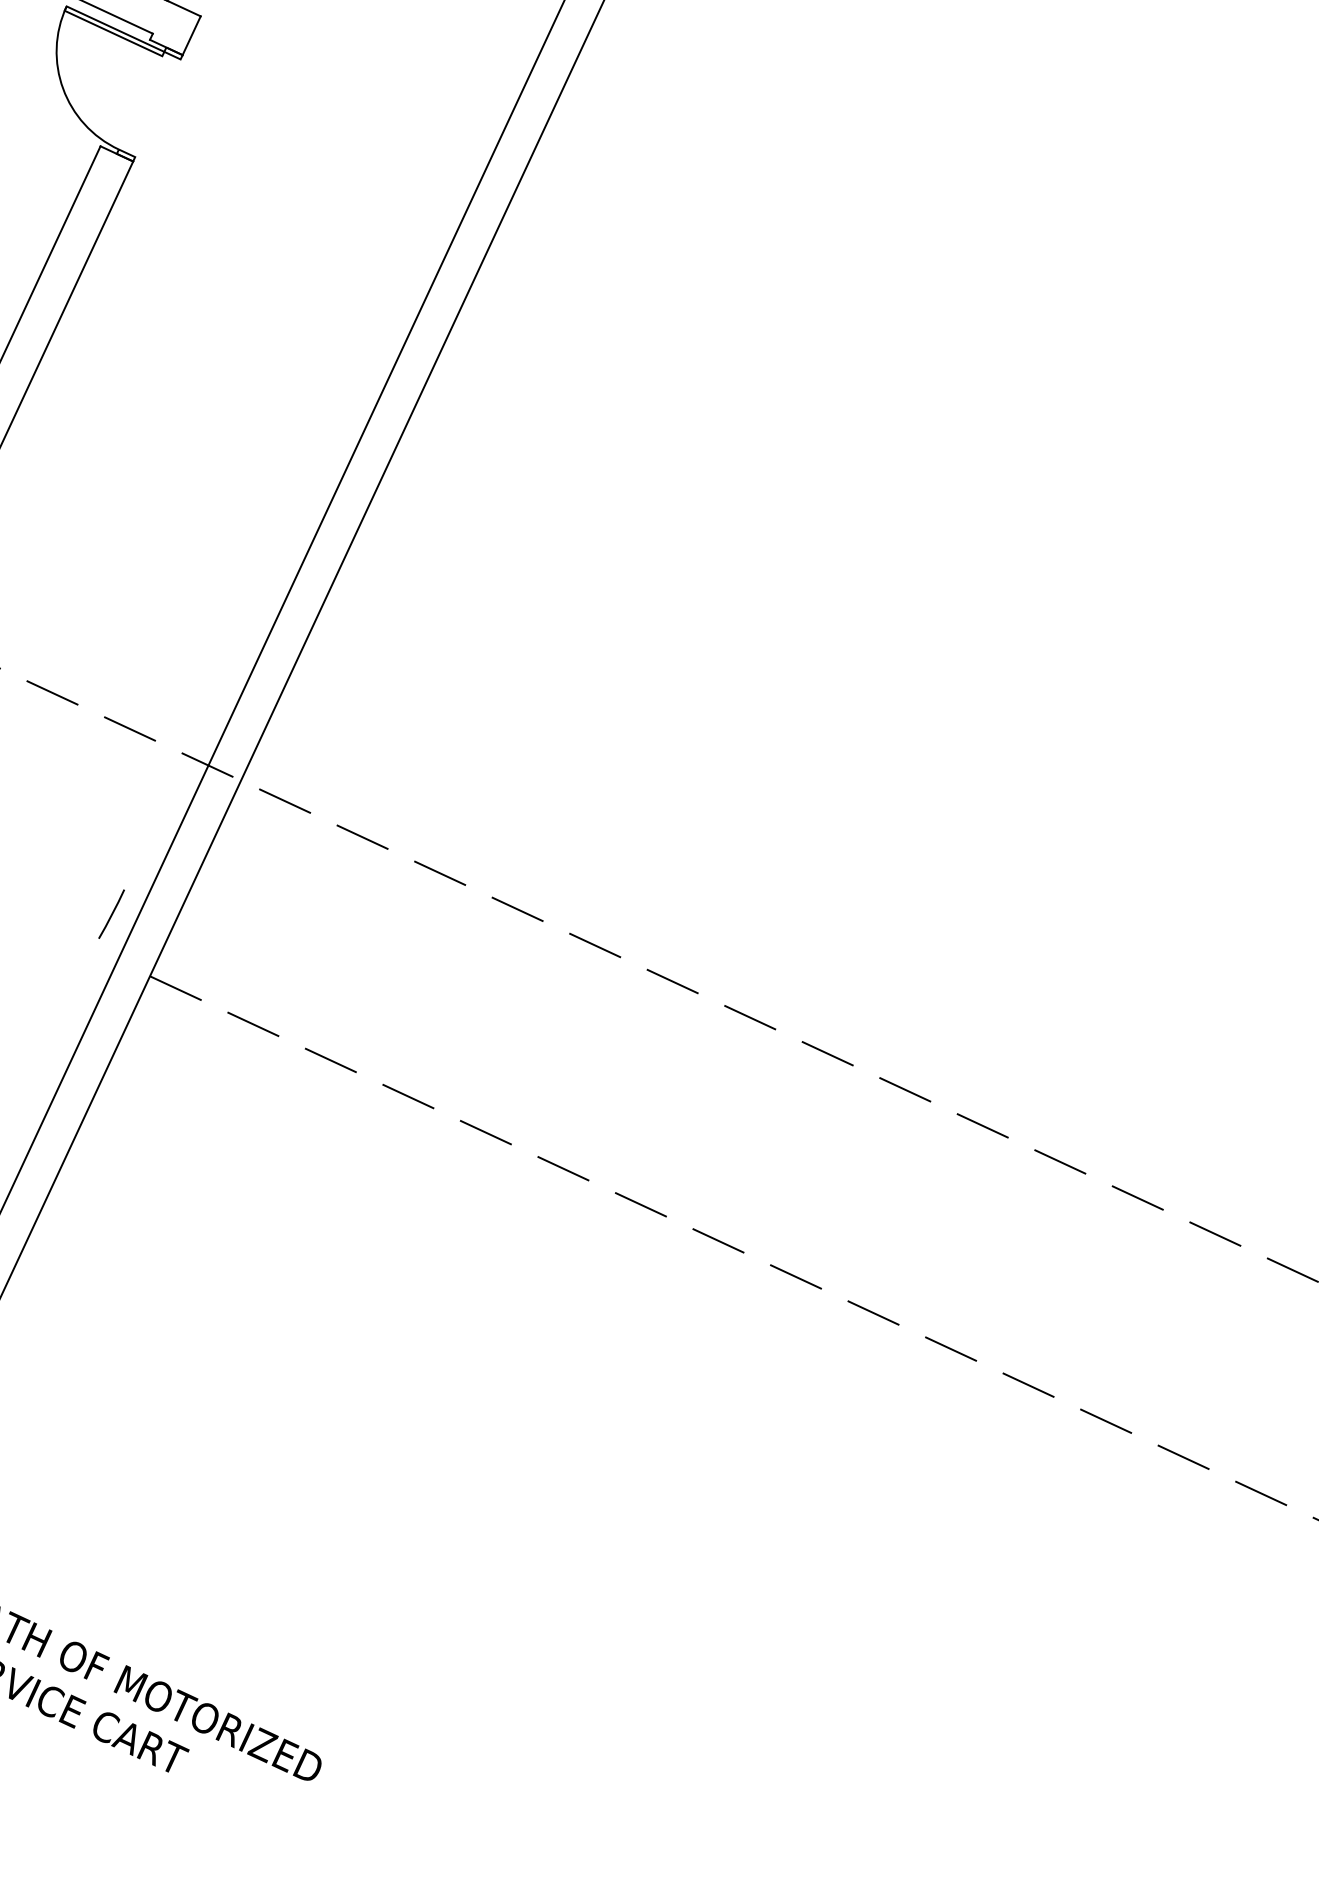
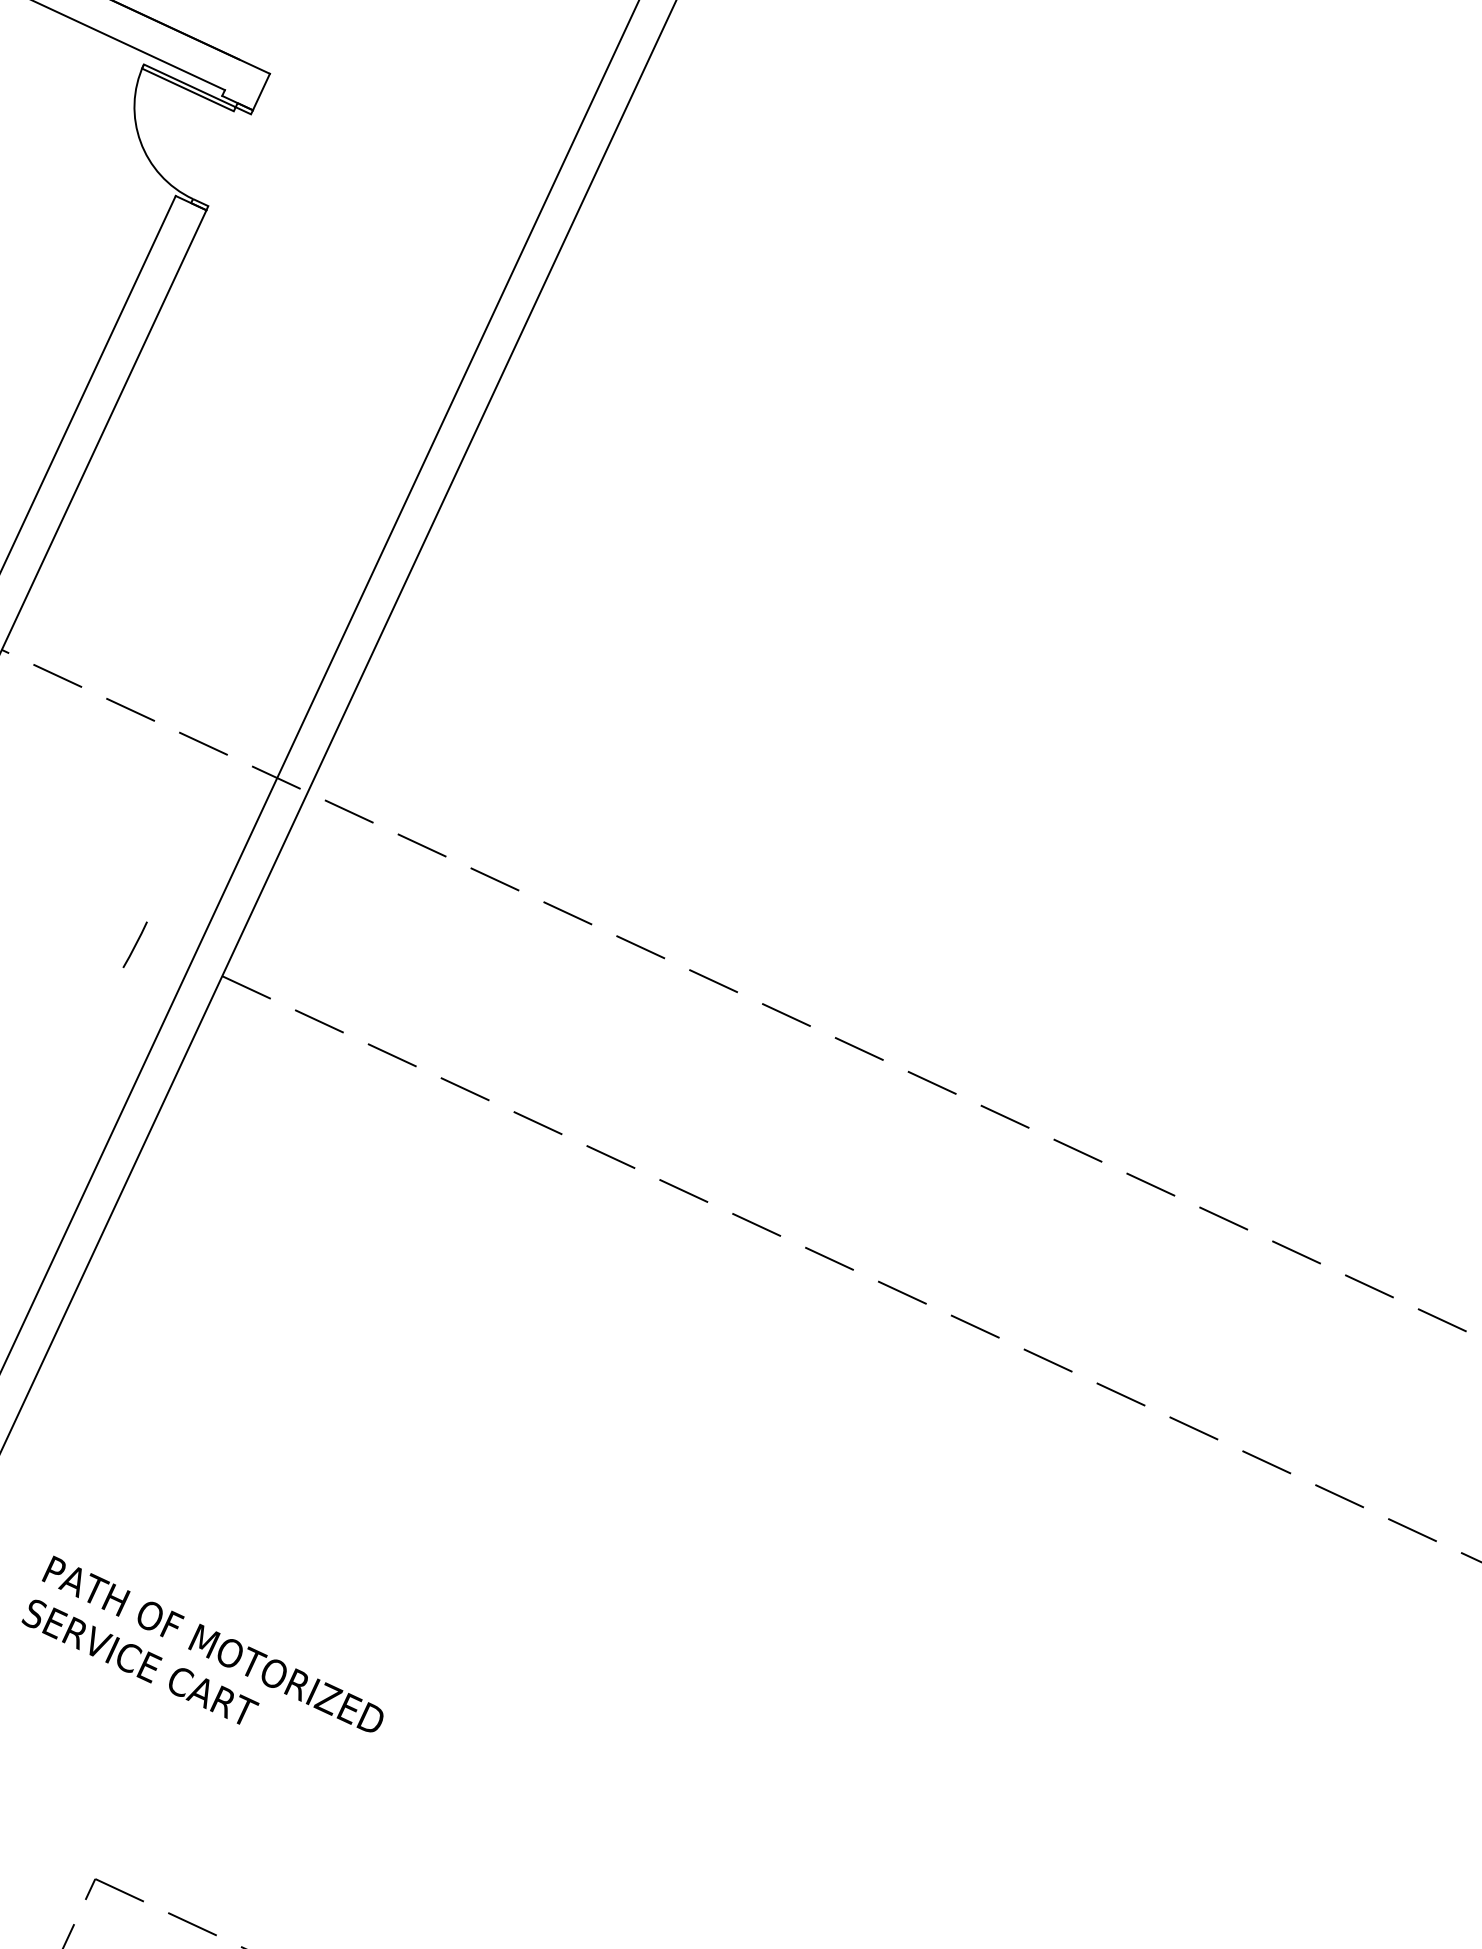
line: (110, 913) -> (134, 944), moved

